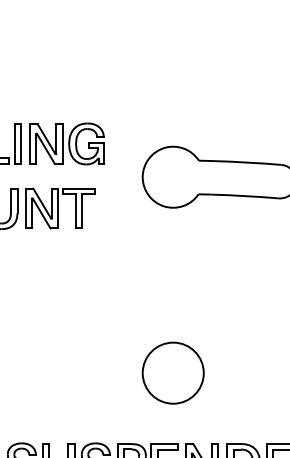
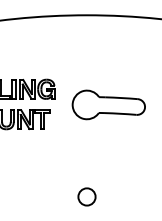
circle: (172, 372) -> (86, 196), size x0.6

